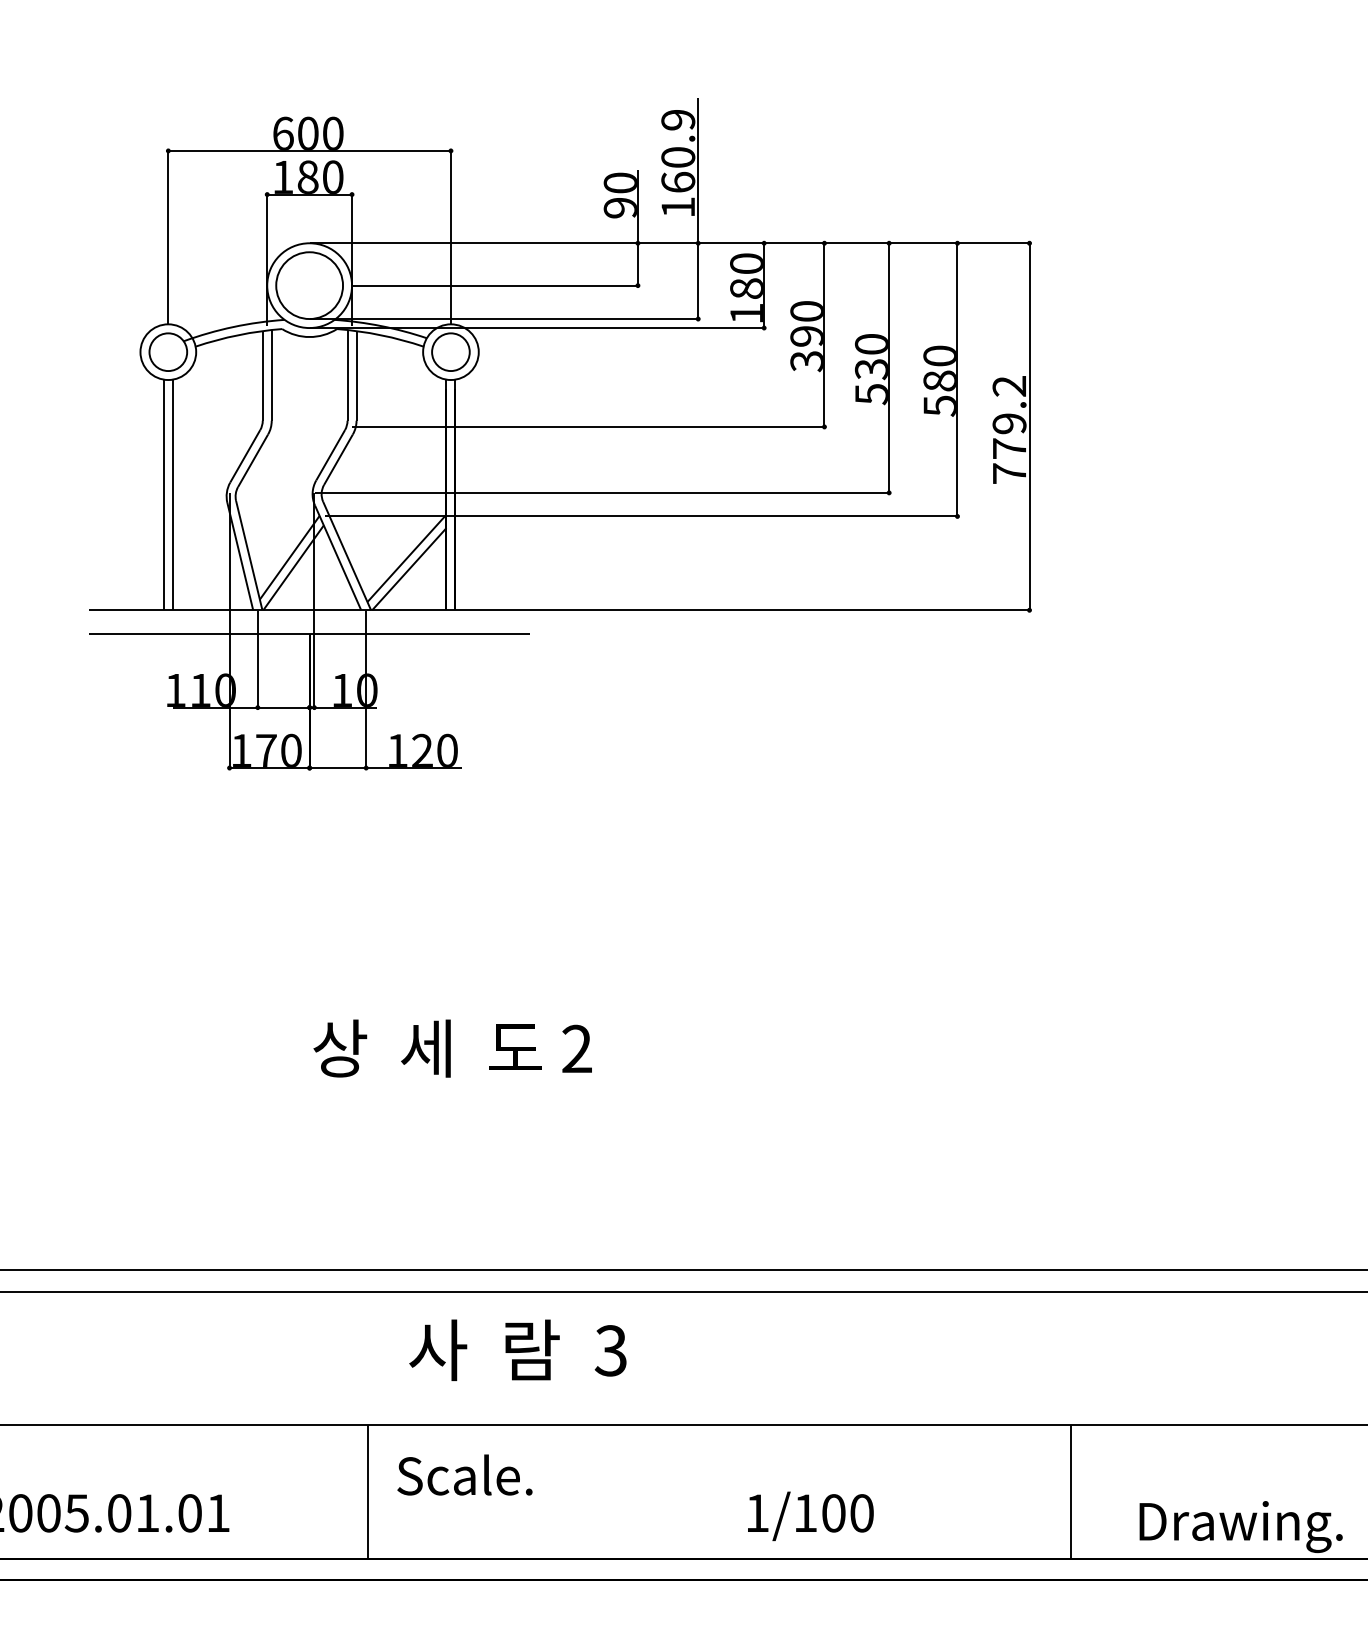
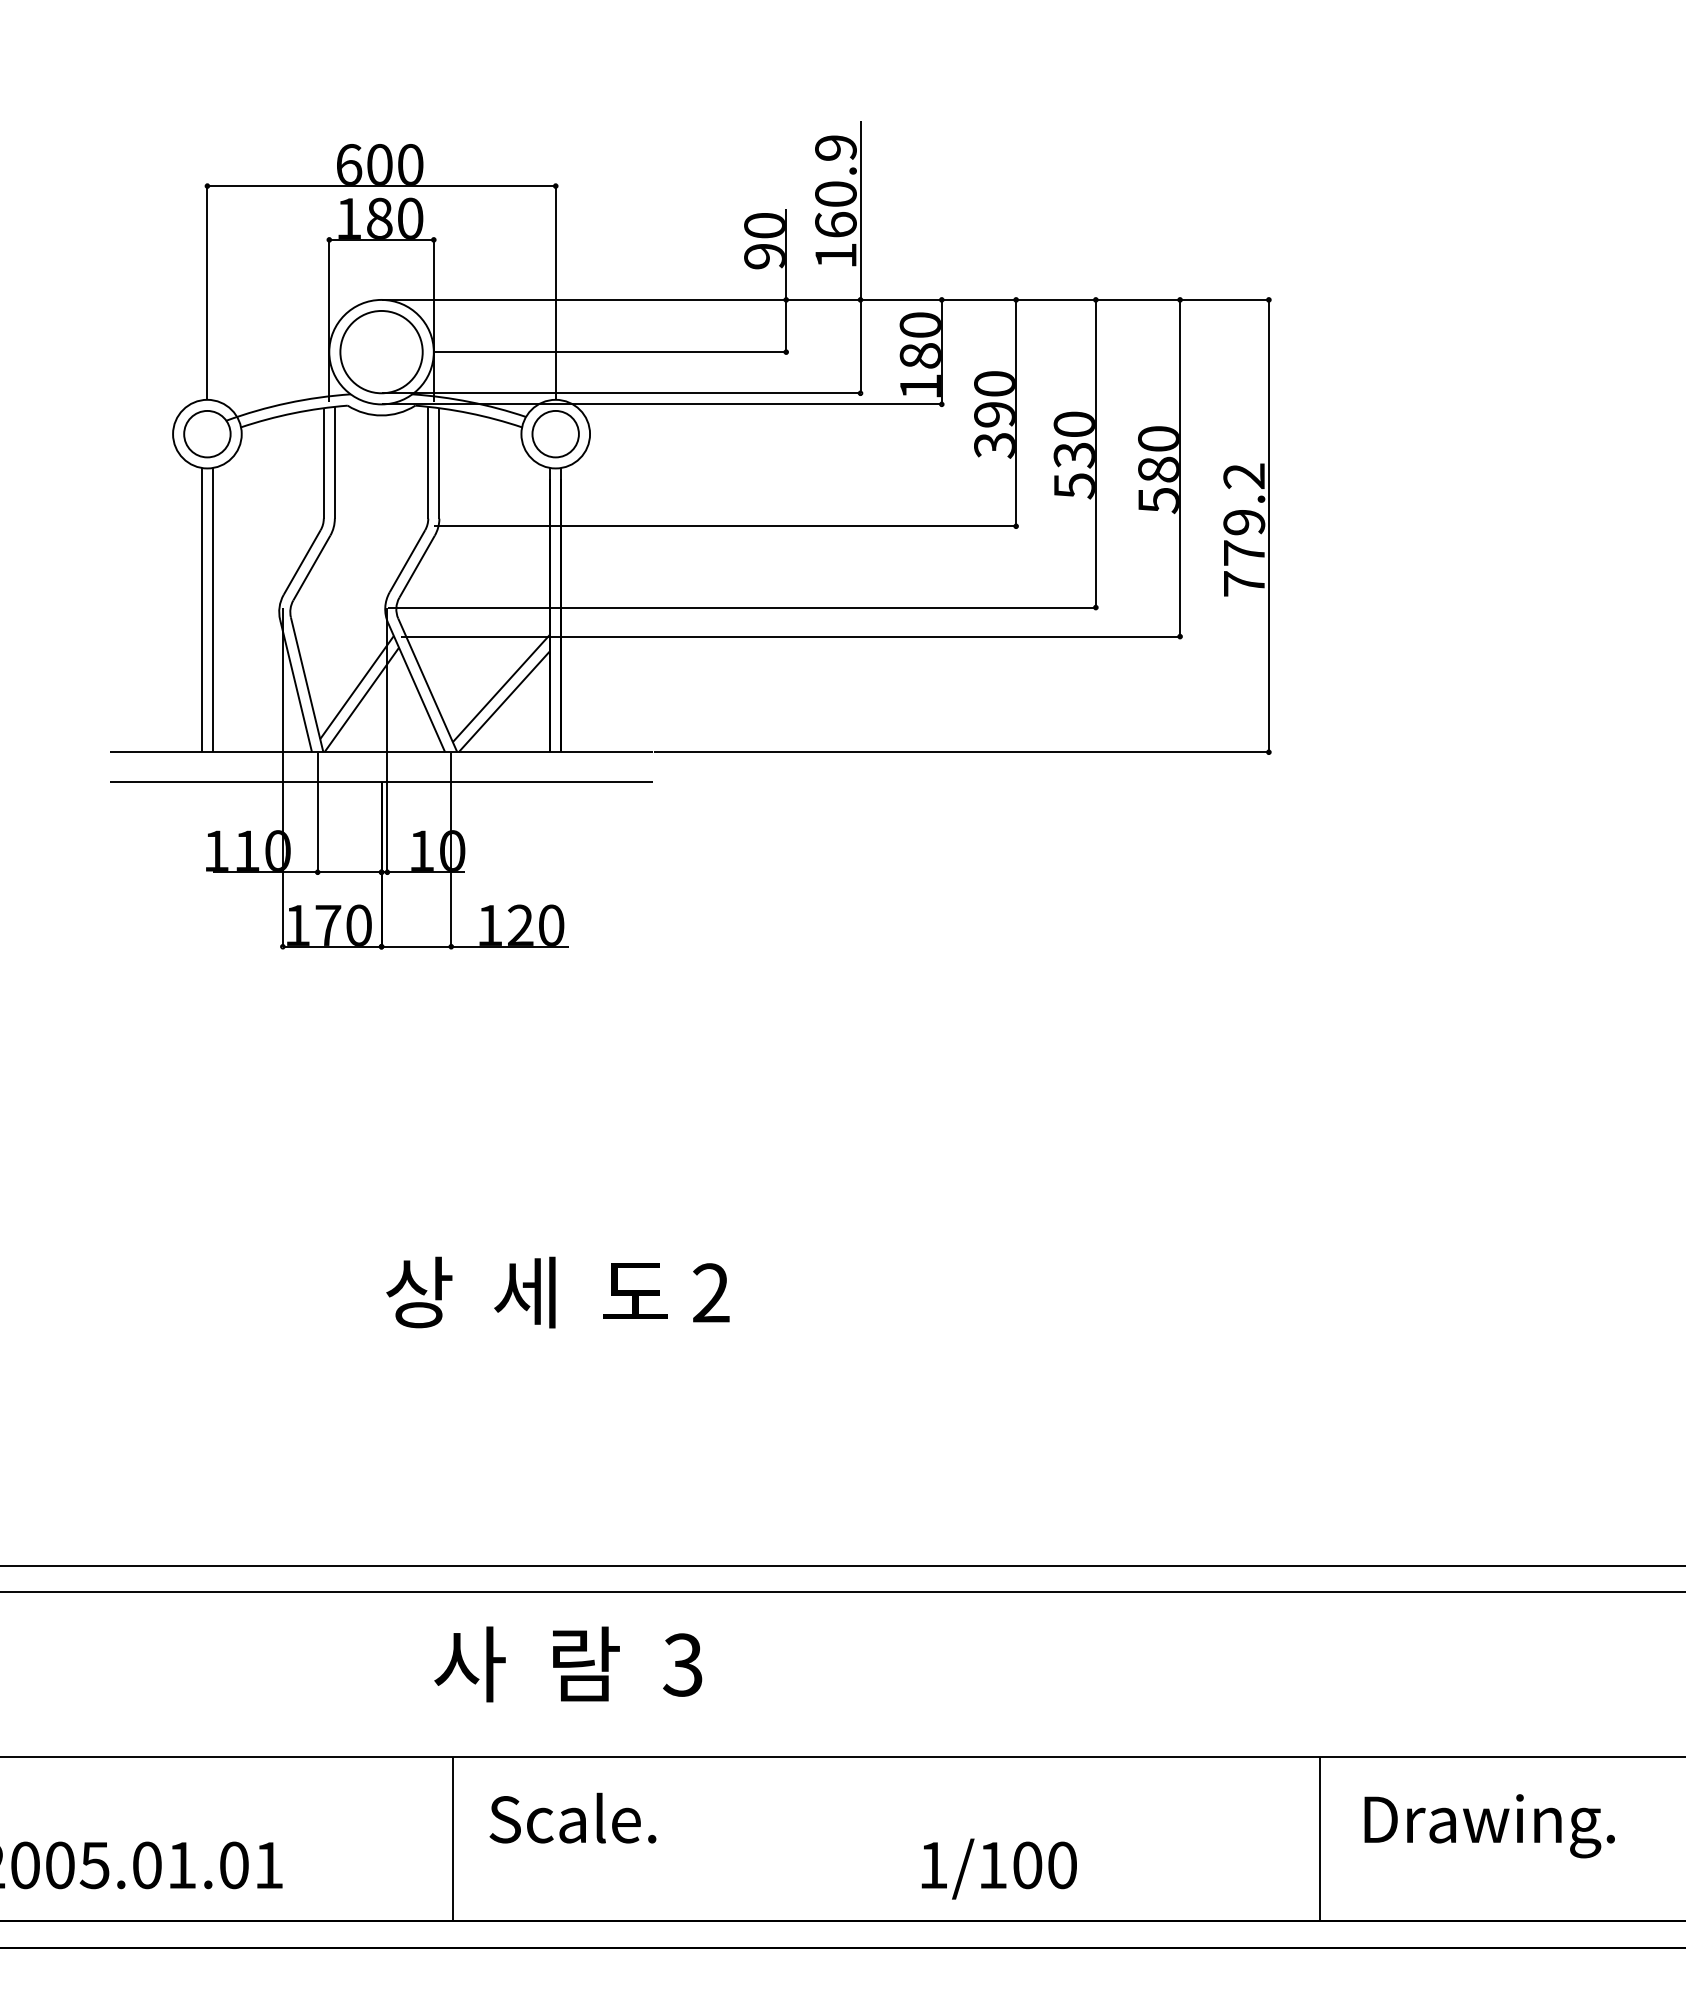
text: (518, 1350) -> (568, 1664), moved
text: (1240, 1527) -> (1489, 1826), moved

